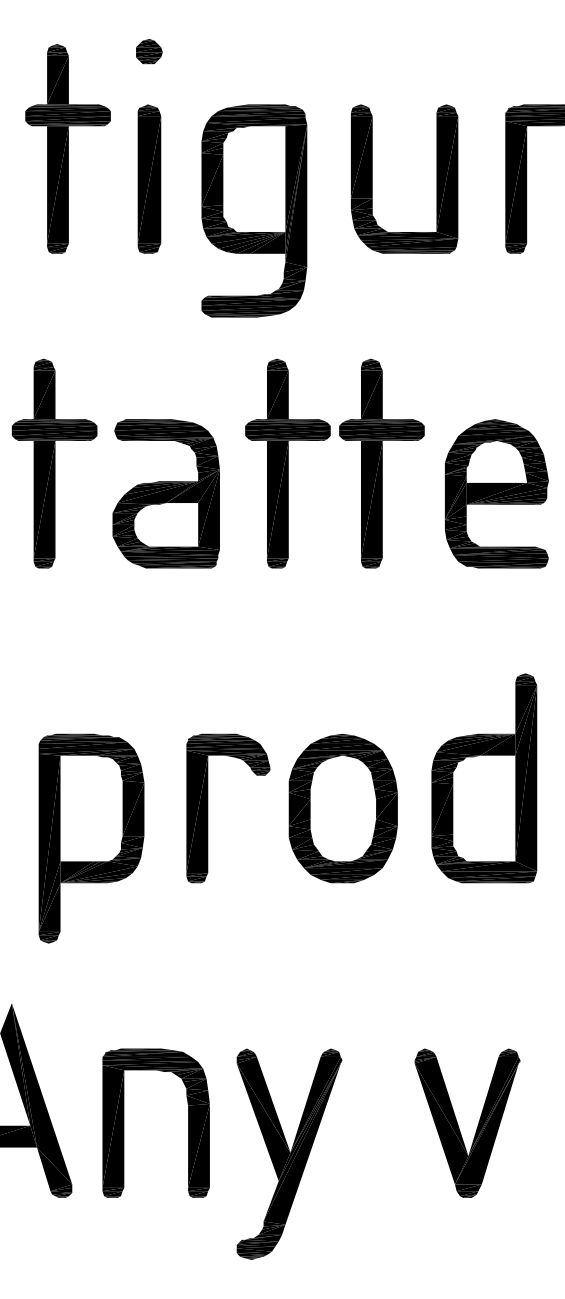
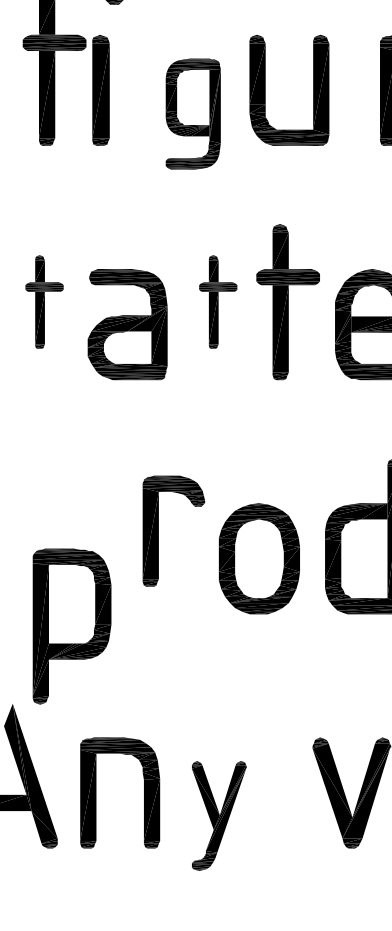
part: (149, 178) -> (101, 89), moved
part: (372, 178) -> (265, 89), moved
part: (254, 210) -> (193, 113), size x0.7
part: (54, 463) -> (44, 302), size x0.6
part: (287, 463) -> (217, 302), size x0.6
part: (208, 808) -> (159, 531), moved
part: (91, 838) -> (72, 626), moved
part: (289, 1153) -> (219, 815), size x0.7

